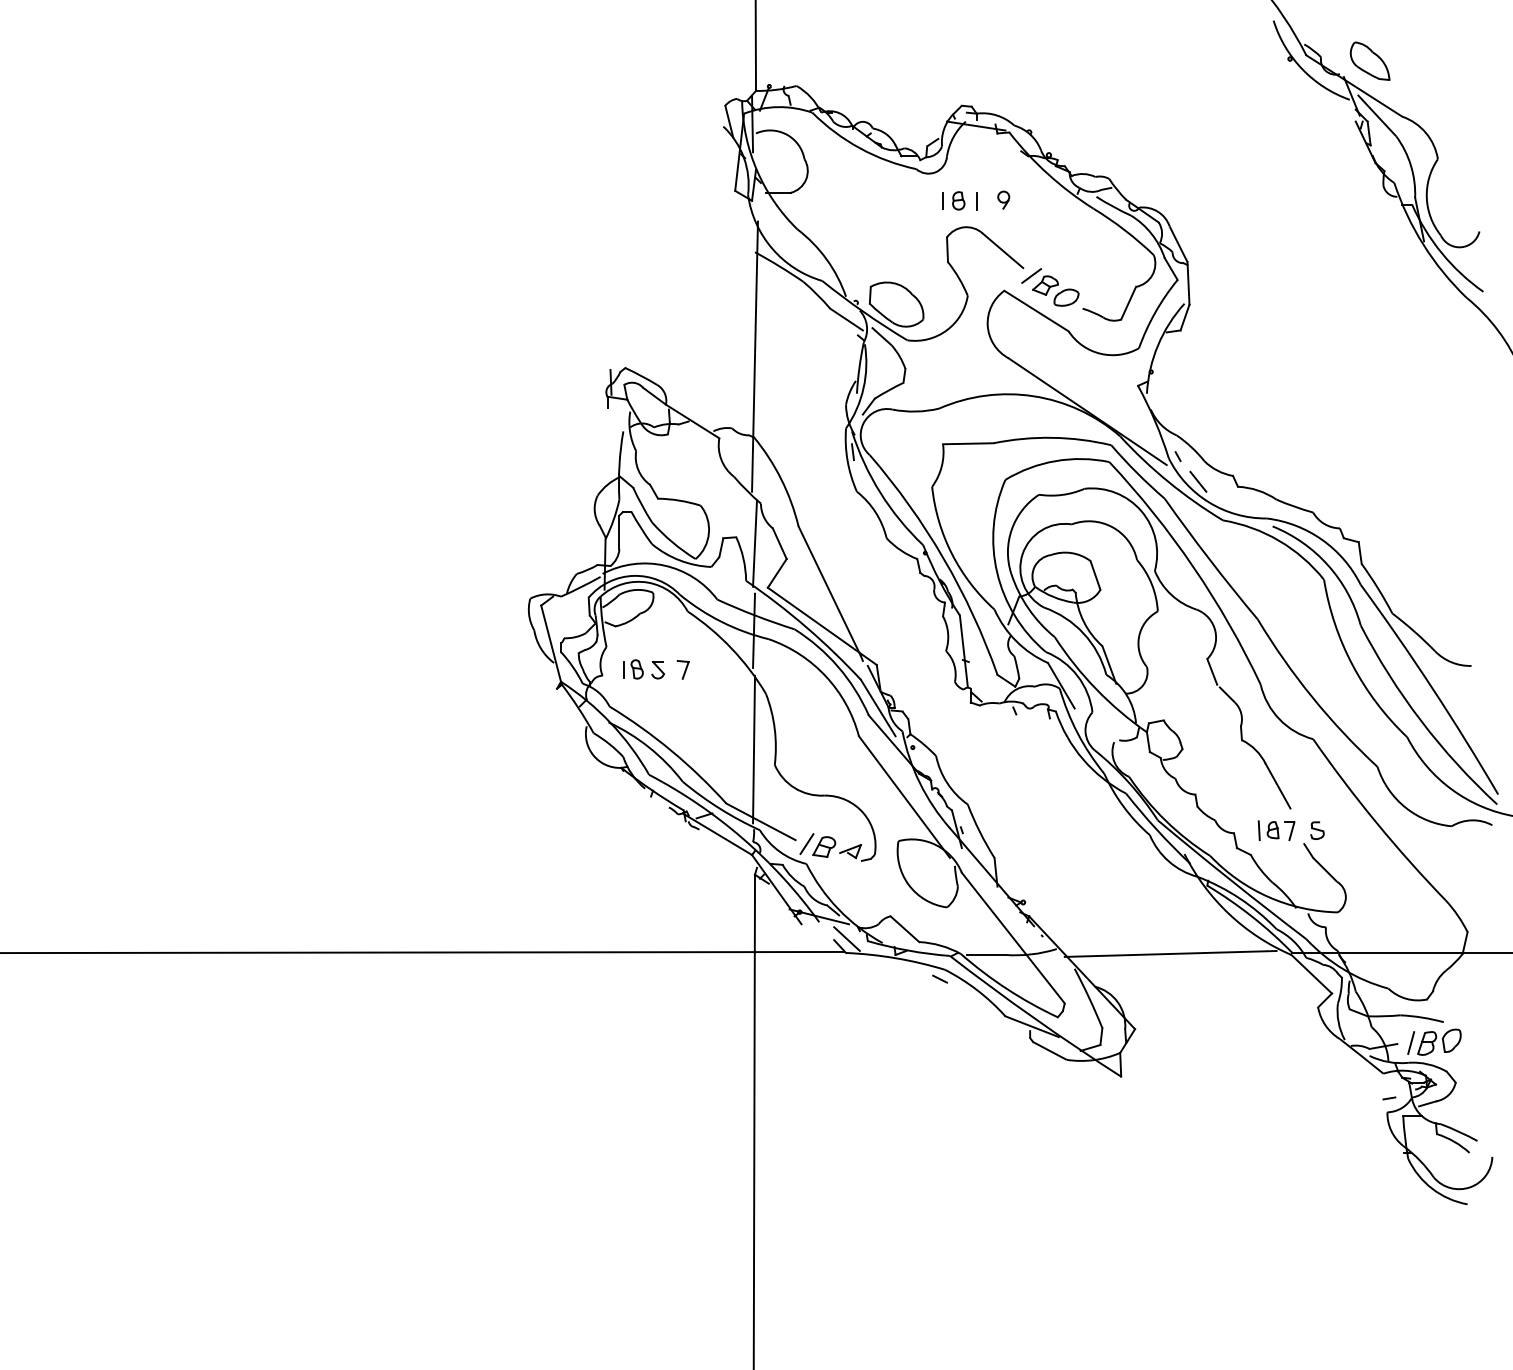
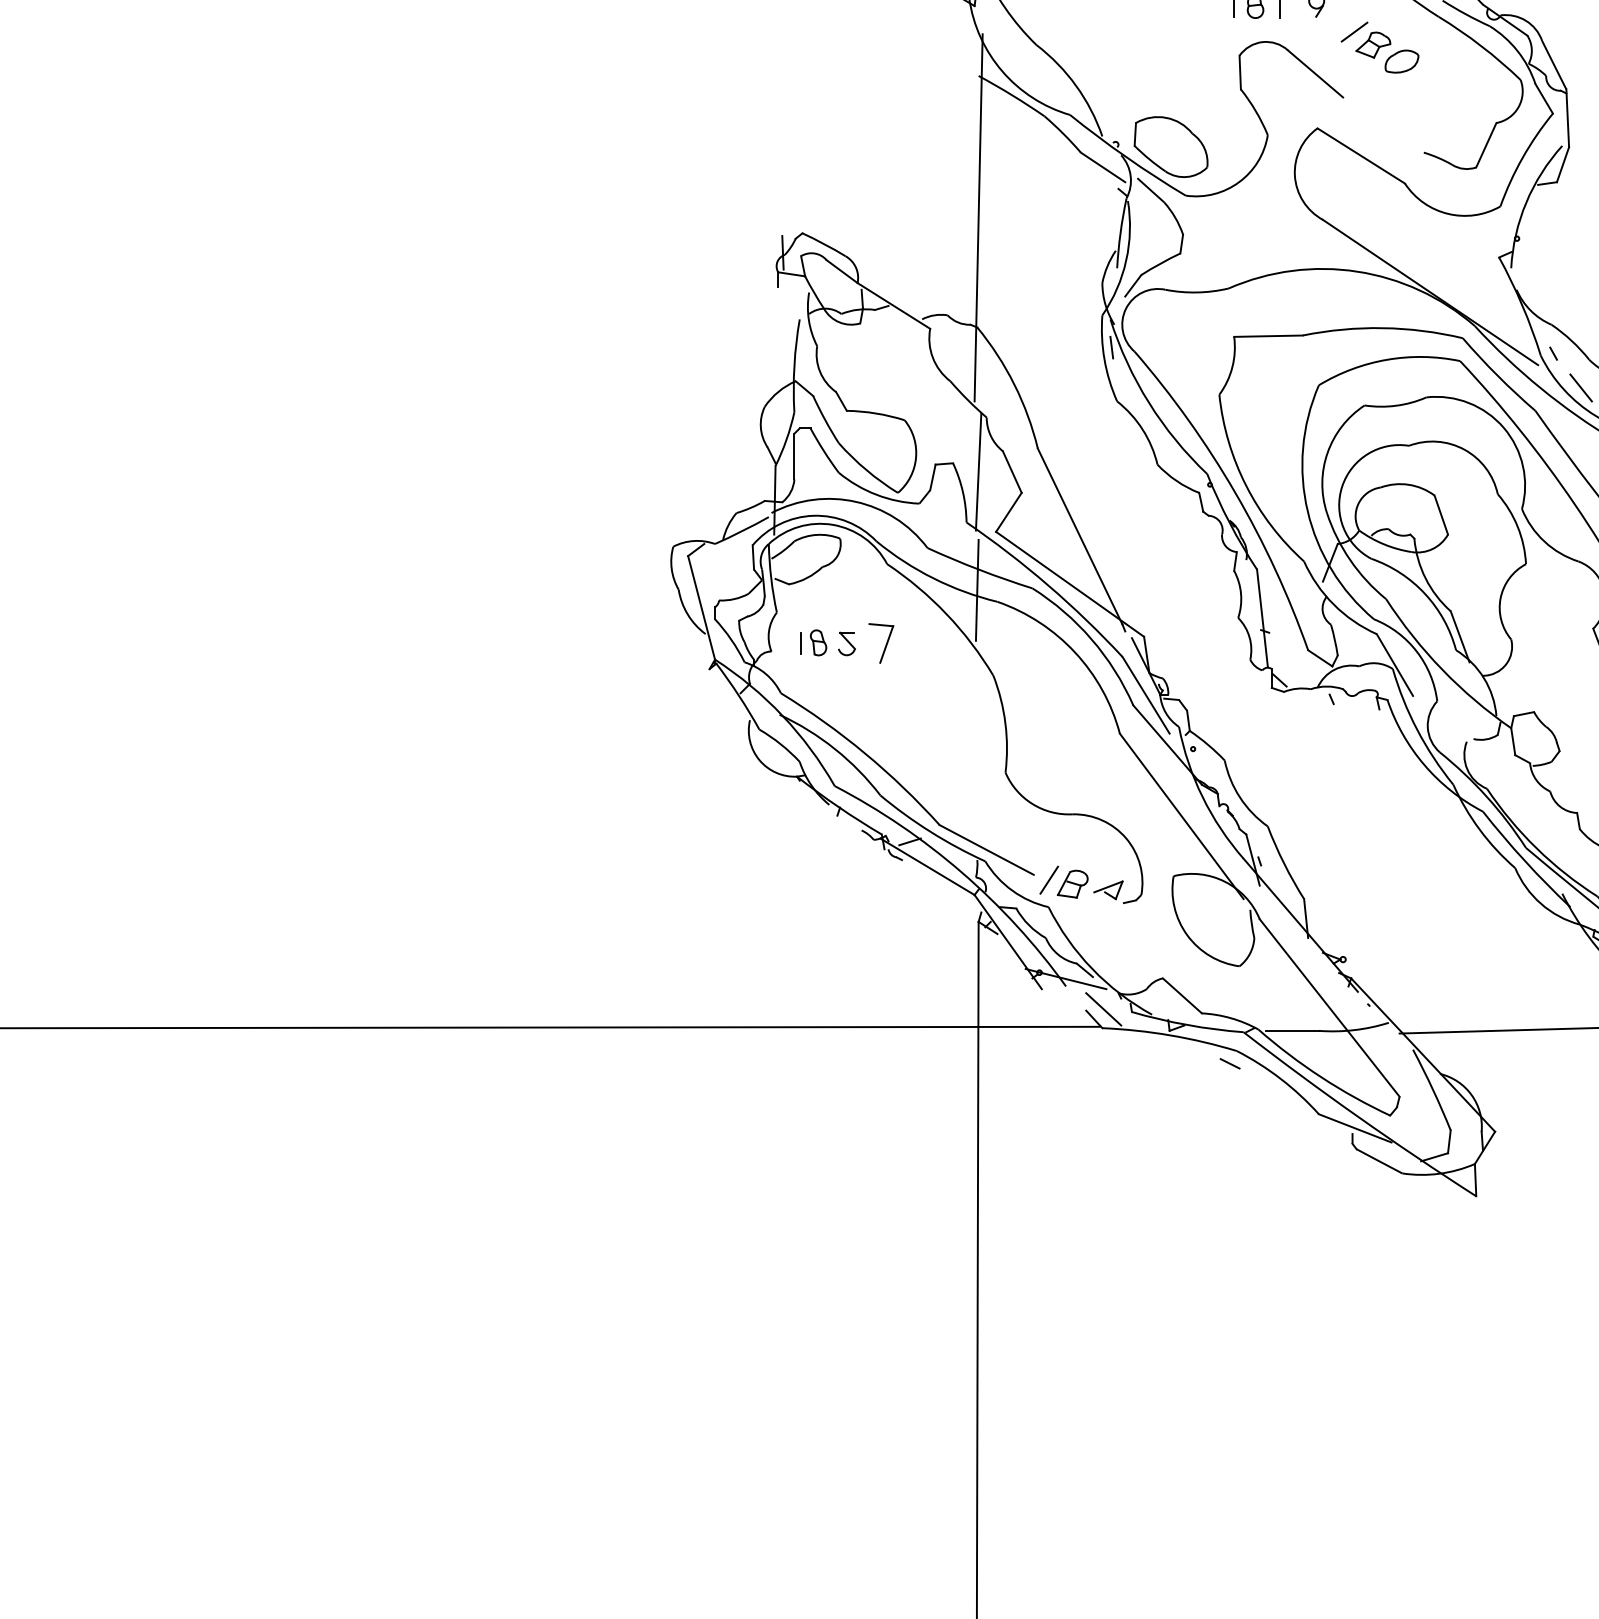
part: (1050, 287) -> (1380, 47), moved
part: (682, 669) -> (880, 642), size x1.6
line: (754, 749) -> (977, 751), removed

